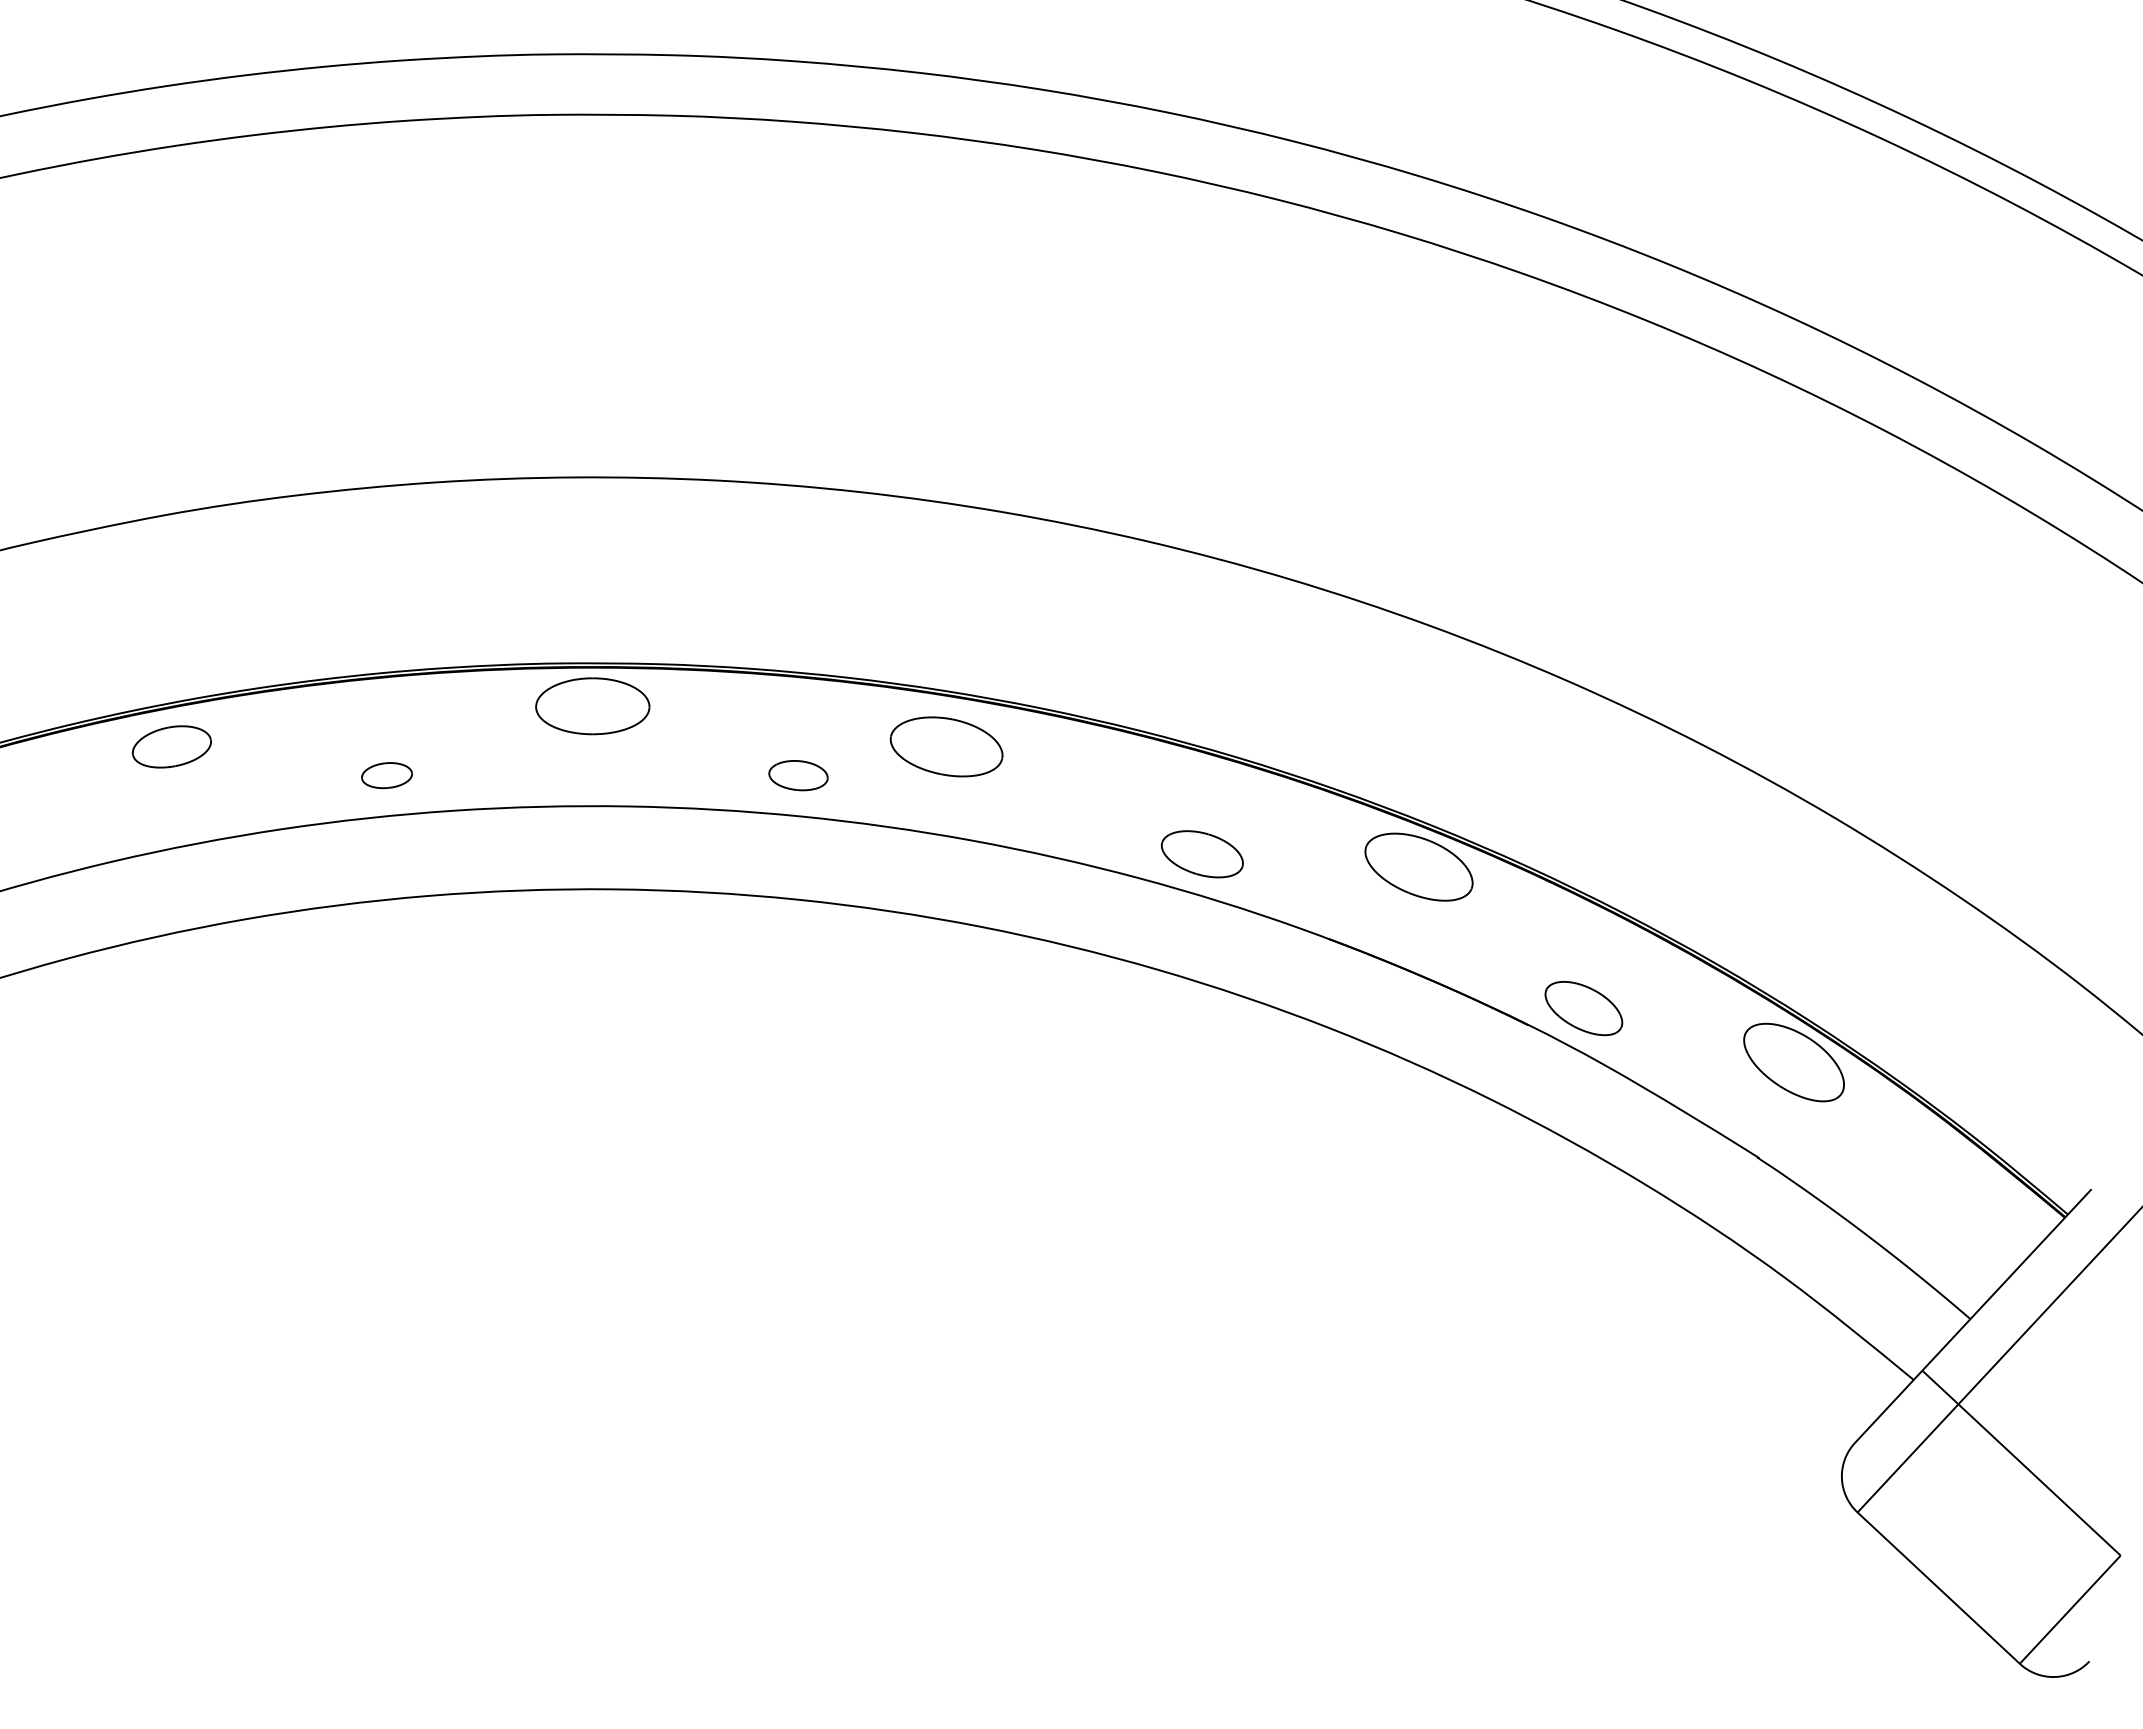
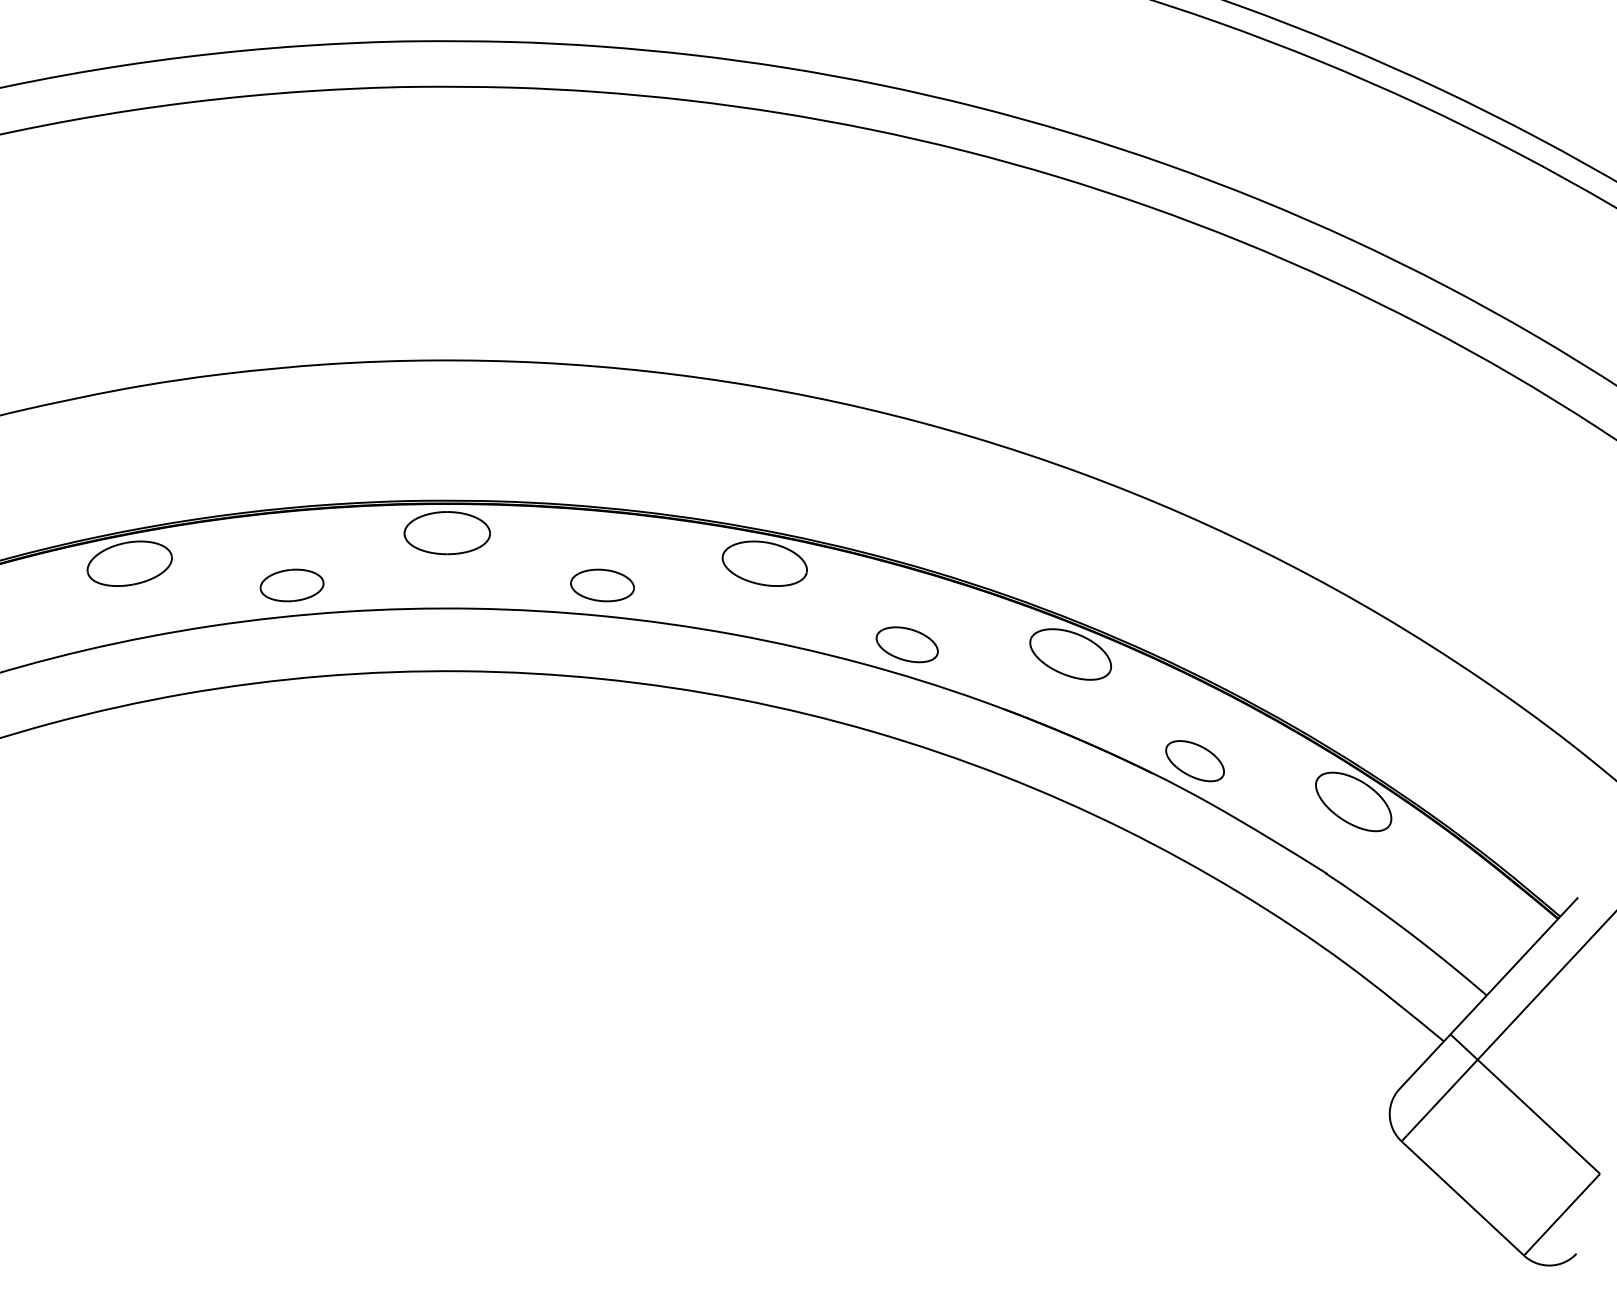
part: (171, 746) -> (129, 563), size x1.43
part: (946, 746) -> (764, 563), moved
part: (386, 775) -> (291, 585), size x1.67
part: (798, 775) -> (602, 585), size x1.43

